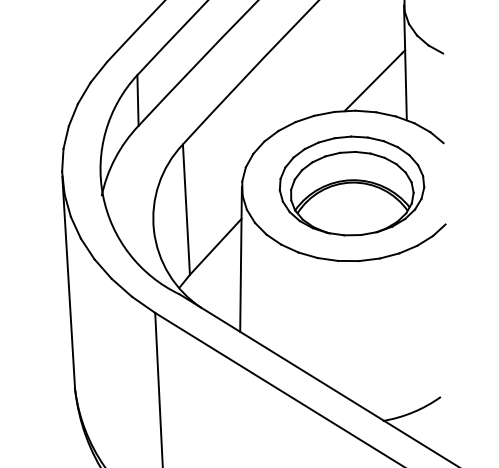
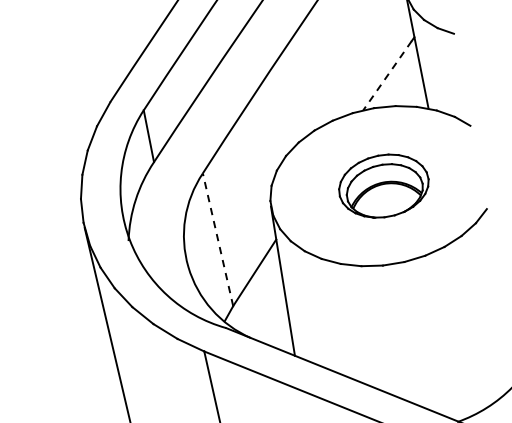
line: (373, 82) -> (387, 75), solid -> dashed
part: (351, 185) -> (383, 185), size x0.6
line: (186, 209) -> (218, 239), solid -> dashed

